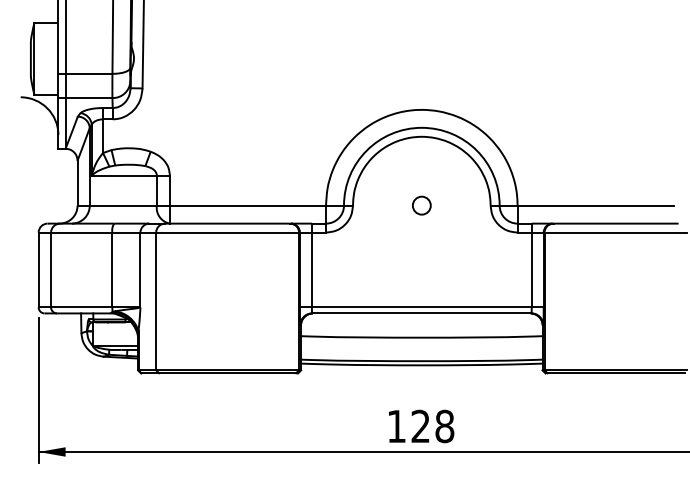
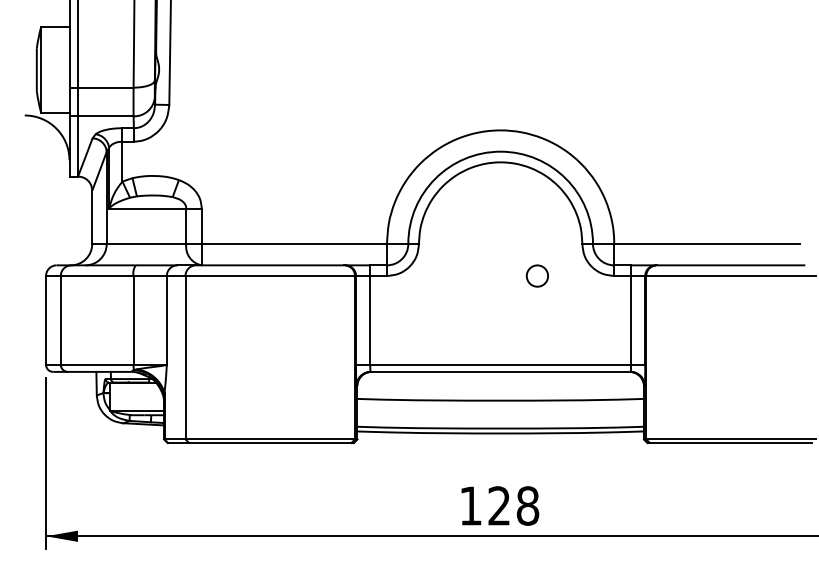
circle: (421, 205) -> (537, 275), moved

